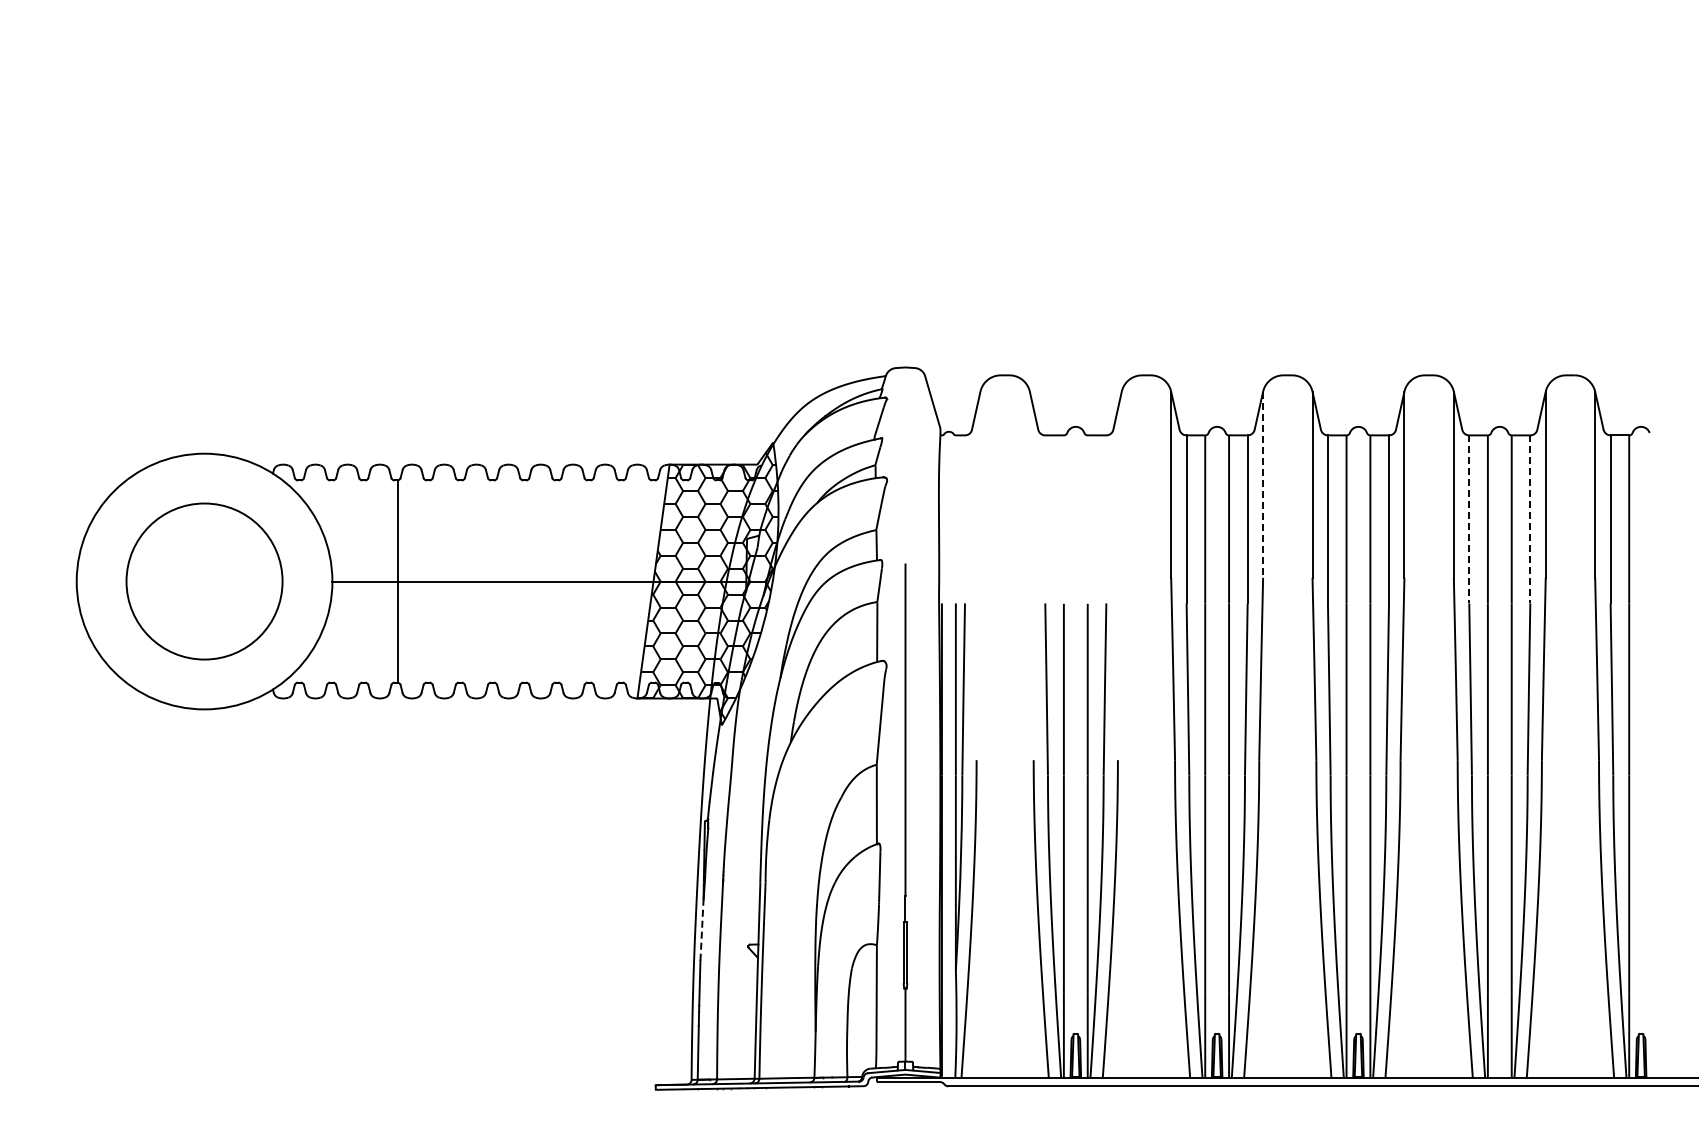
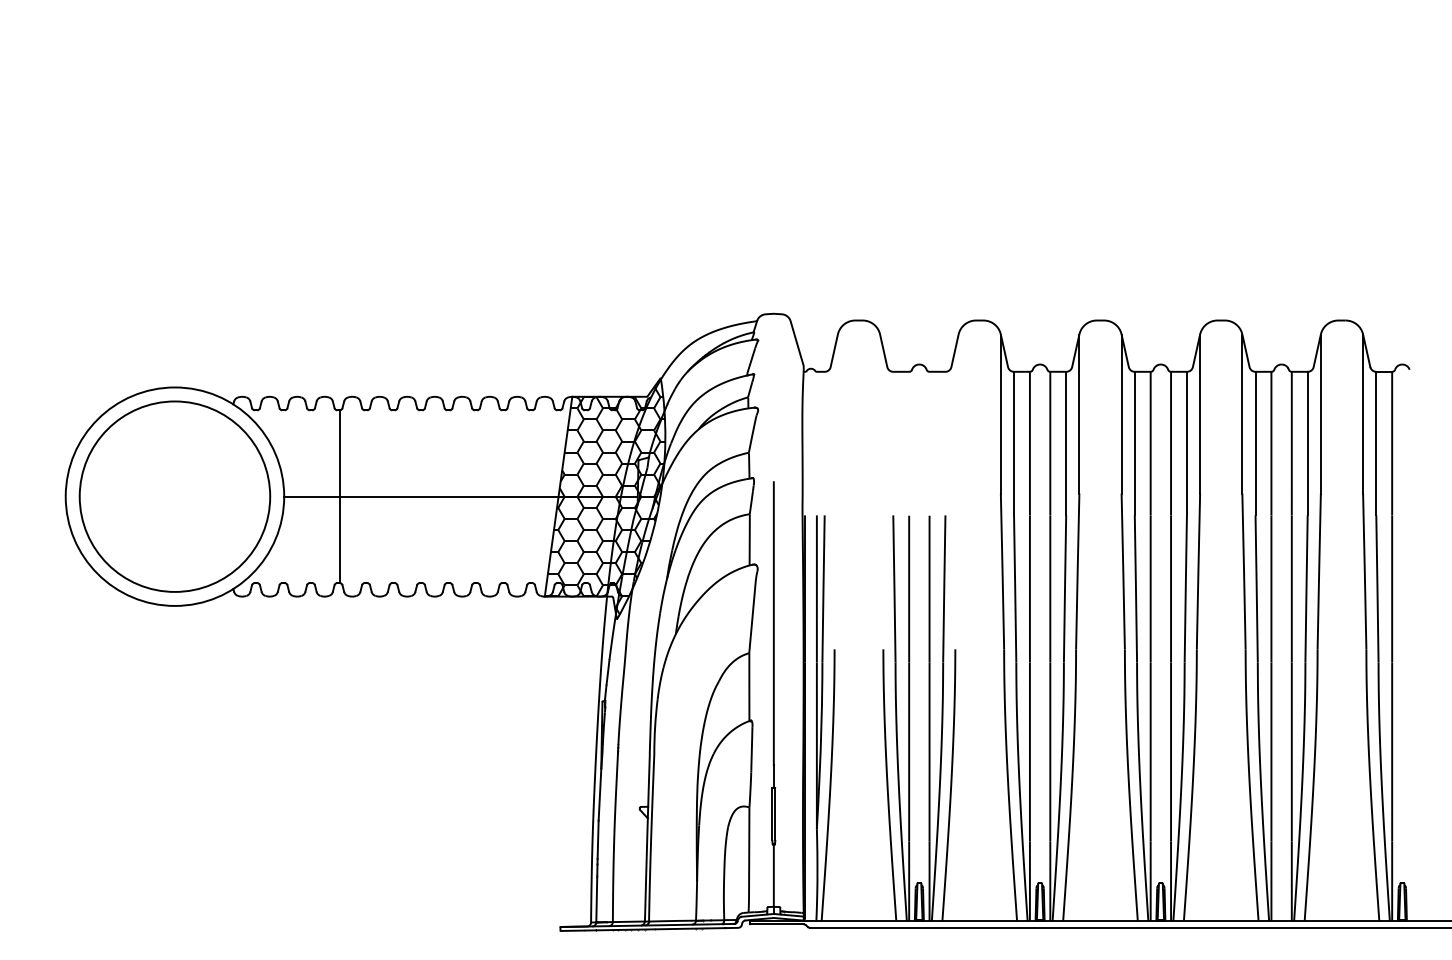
line: (1263, 485) -> (1079, 414), dashed -> solid
line: (1469, 519) -> (1255, 443), dashed -> solid
line: (1530, 519) -> (1307, 443), dashed -> solid
circle: (204, 581) -> (174, 496), size x1.43
line: (702, 930) -> (600, 794), dashed -> solid

